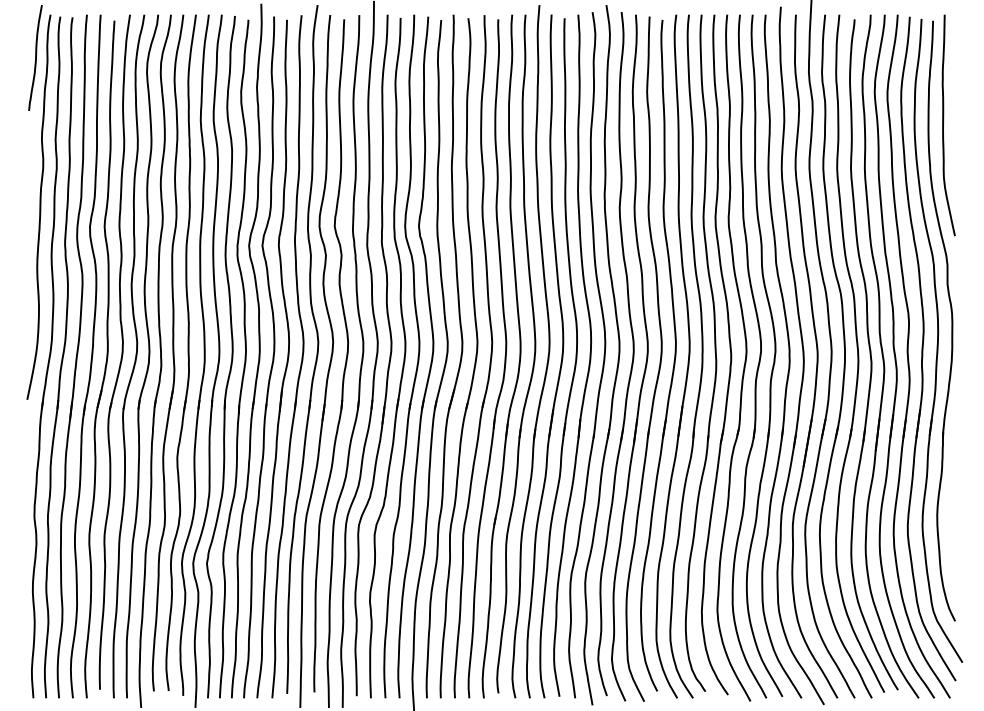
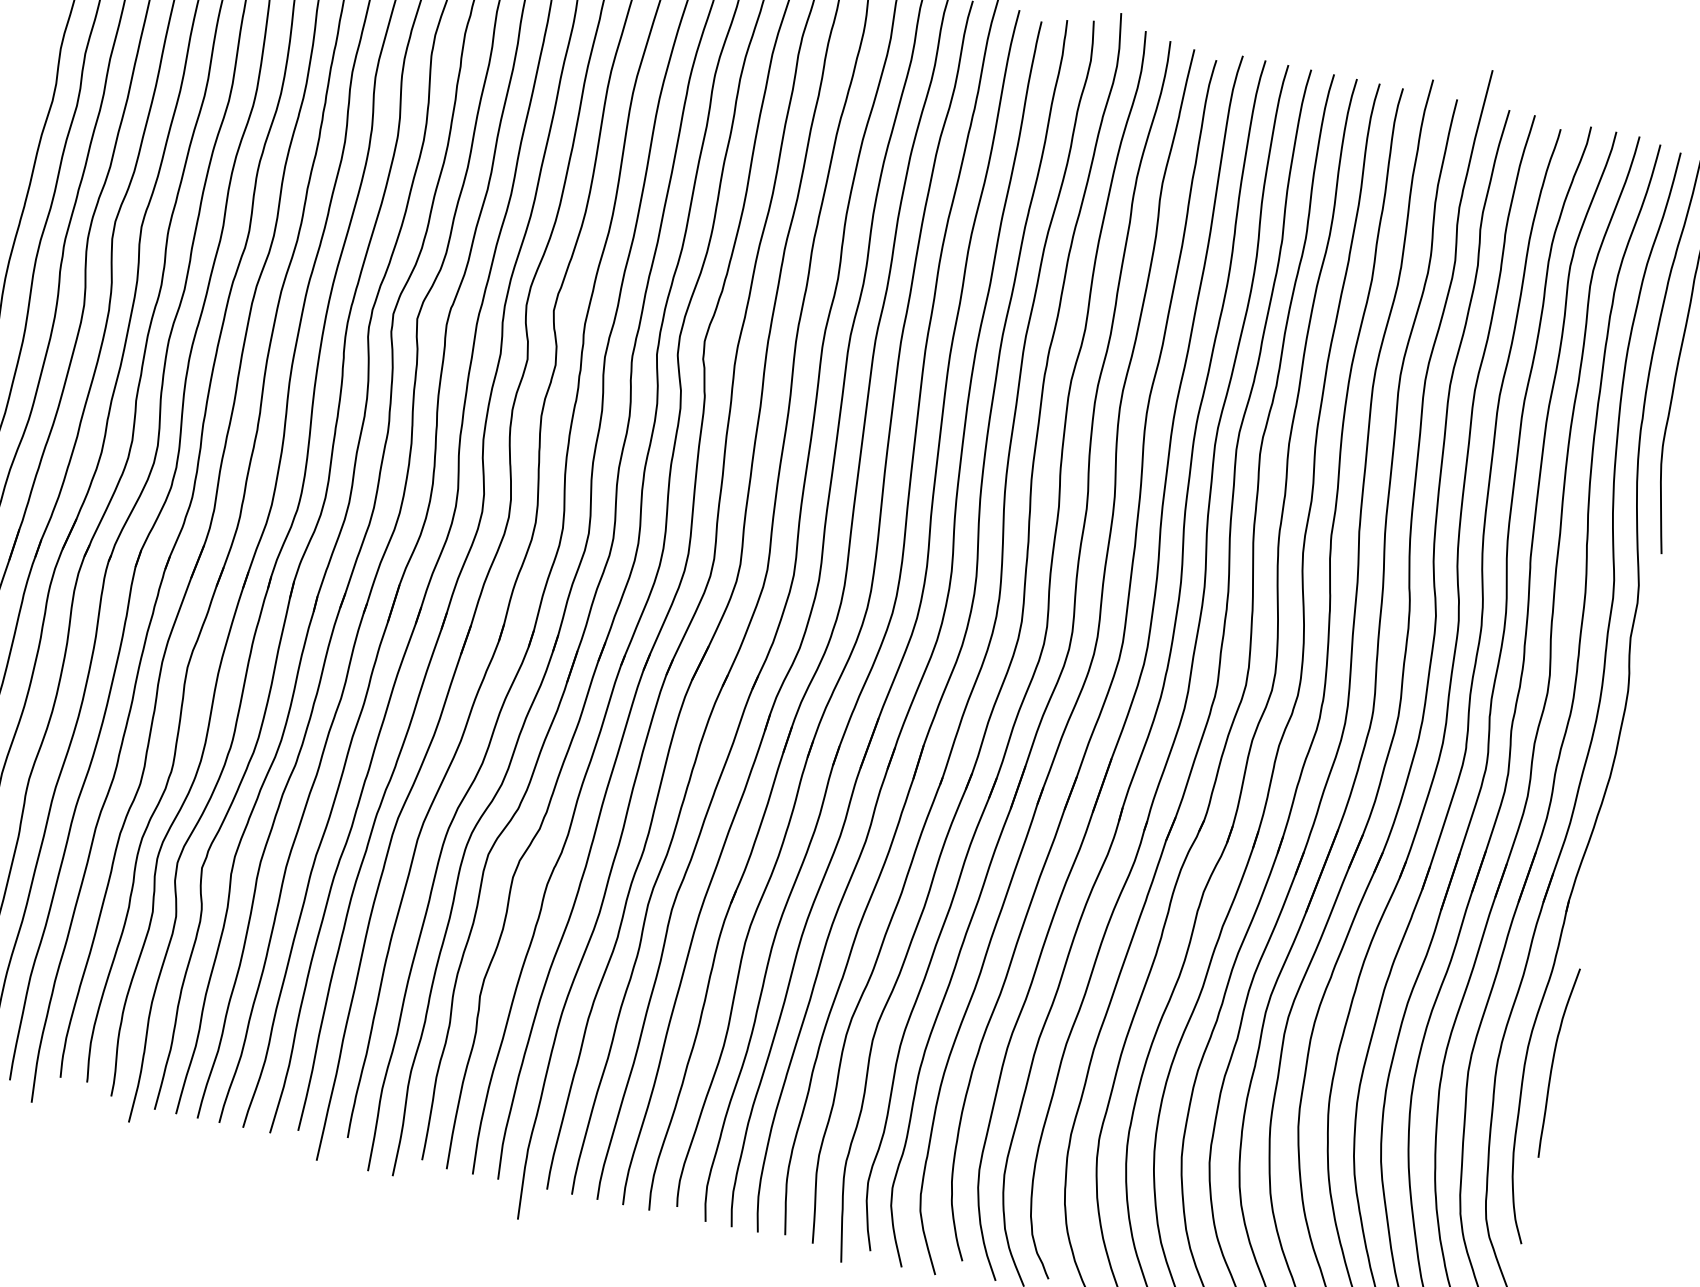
curve: (952, 520) -> (1553, 1062), added

